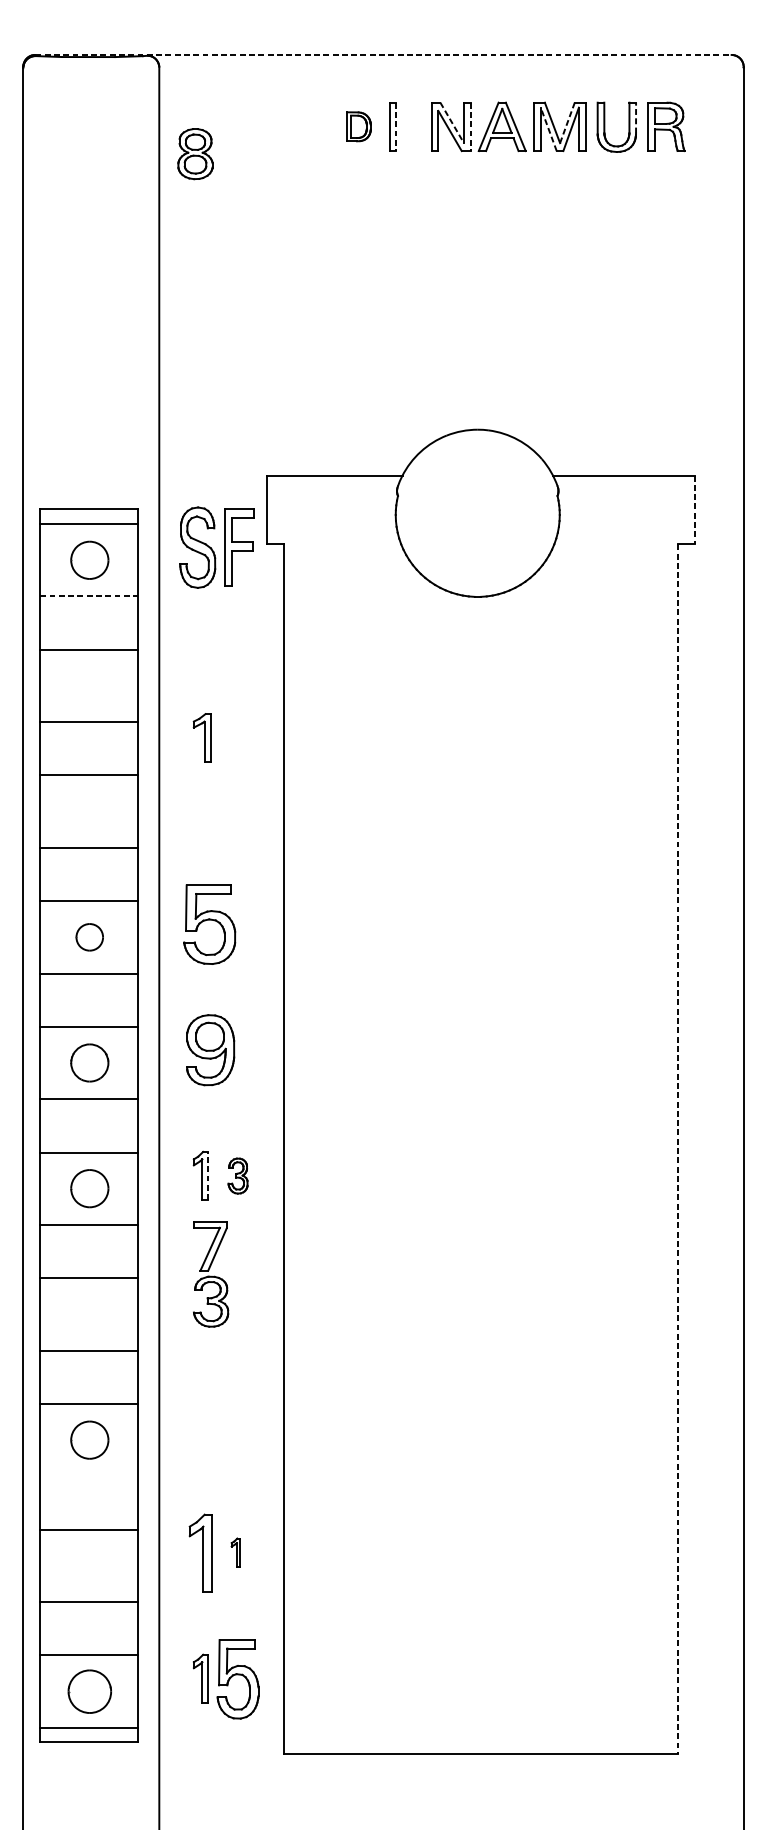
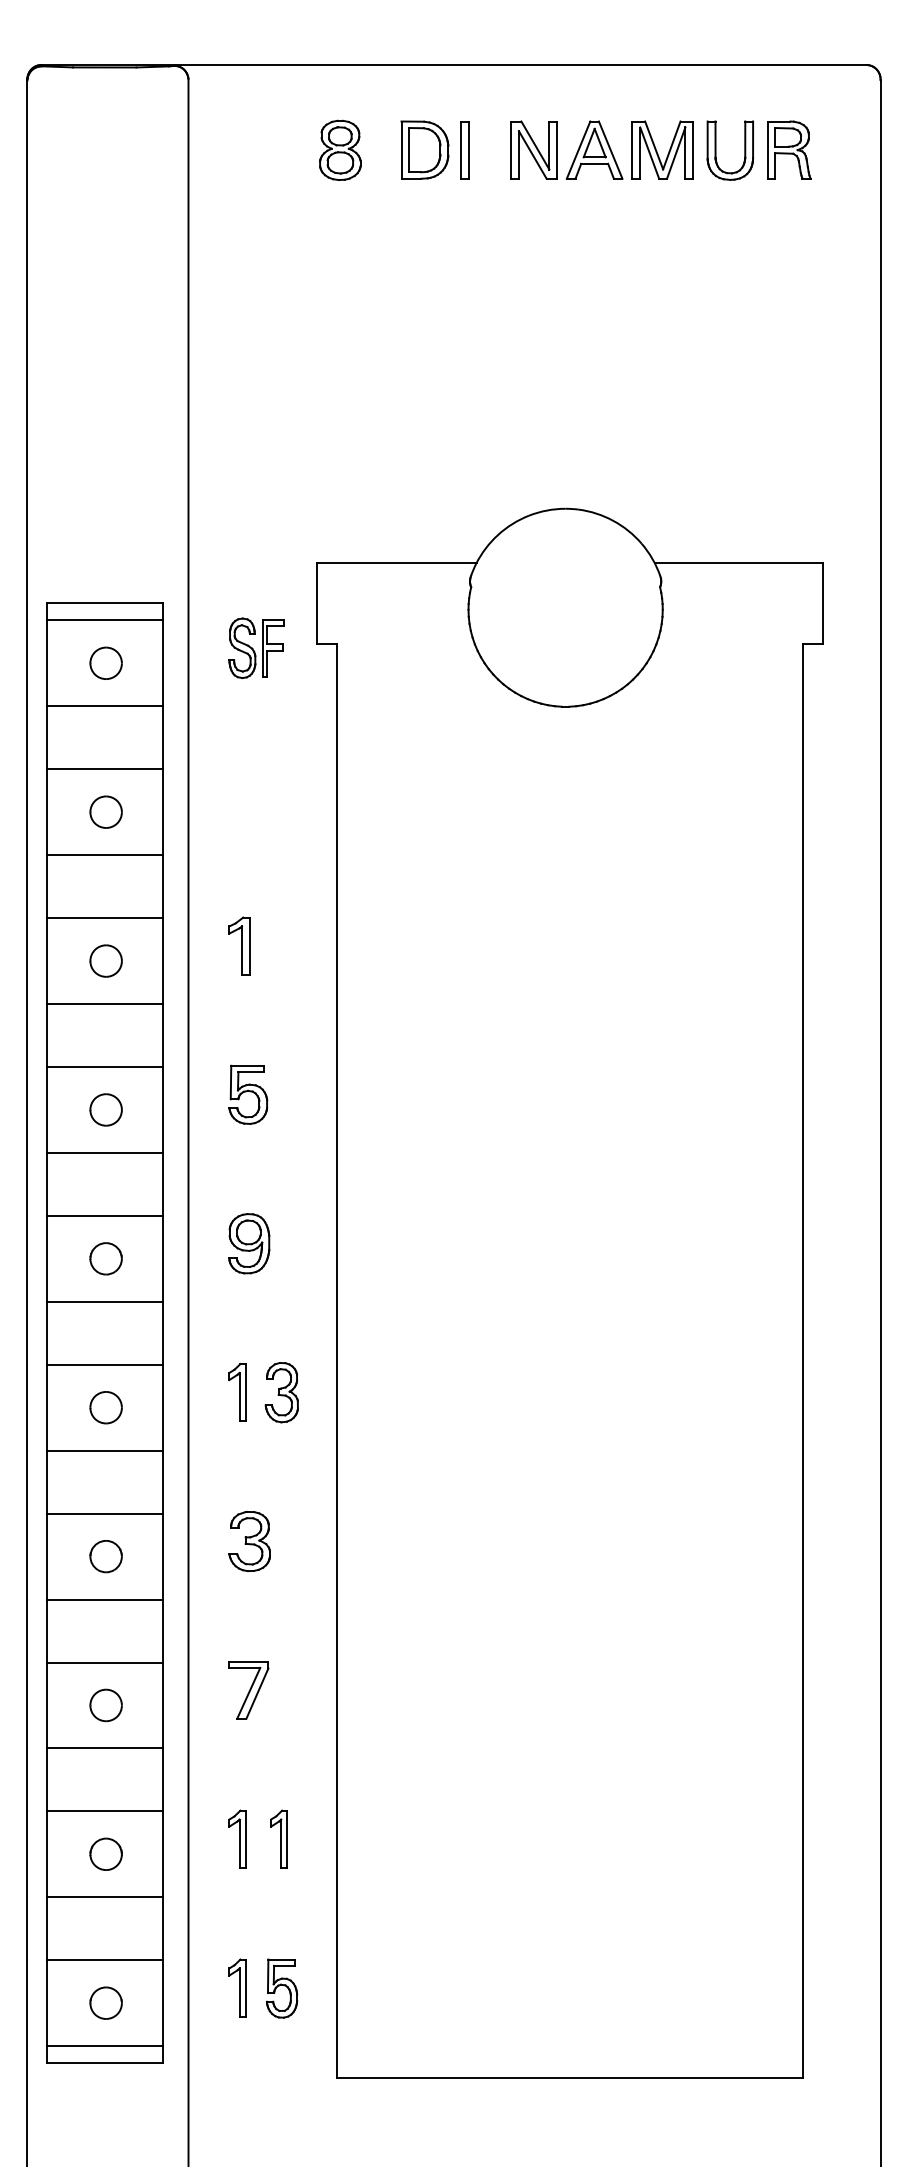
line: (383, 55) -> (454, 65), dashed -> solid
line: (636, 117) -> (753, 139), dashed -> solid
line: (452, 122) -> (535, 145), dashed -> solid
line: (568, 122) -> (672, 145), dashed -> solid
part: (358, 126) -> (424, 149), size x1.67
line: (396, 127) -> (469, 150), dashed -> solid
line: (470, 127) -> (557, 150), dashed -> solid
line: (548, 128) -> (649, 152), dashed -> solid
part: (195, 153) -> (340, 149), moved
line: (695, 509) -> (823, 603), dashed -> solid
part: (216, 546) -> (256, 647), size x0.62
part: (89, 559) -> (105, 662), size x0.71
line: (89, 596) -> (105, 706), dashed -> solid
part: (89, 685) -> (105, 811), added
part: (202, 737) -> (239, 945), moved
part: (89, 811) -> (105, 960), added
part: (209, 924) -> (248, 1094), size x0.62
part: (210, 1050) -> (249, 1243), size x0.71
part: (89, 1062) -> (105, 1258), size x0.71
line: (678, 1149) -> (803, 1361), dashed -> solid
line: (207, 1175) -> (245, 1392), dashed -> solid
part: (237, 1175) -> (281, 1392), size x1.43
part: (89, 1188) -> (105, 1407), size x0.71
part: (209, 1246) -> (248, 1690), moved
part: (89, 1314) -> (105, 1556), added
part: (89, 1440) -> (105, 1705), size x0.71
line: (89, 1476) -> (105, 1748), added
part: (200, 1552) -> (237, 1838), size x0.62
part: (235, 1552) -> (278, 1838), size x1.67
part: (89, 1565) -> (105, 1853), added
part: (238, 1679) -> (282, 1988), size x0.62
part: (89, 1691) -> (105, 2002), size x0.62

